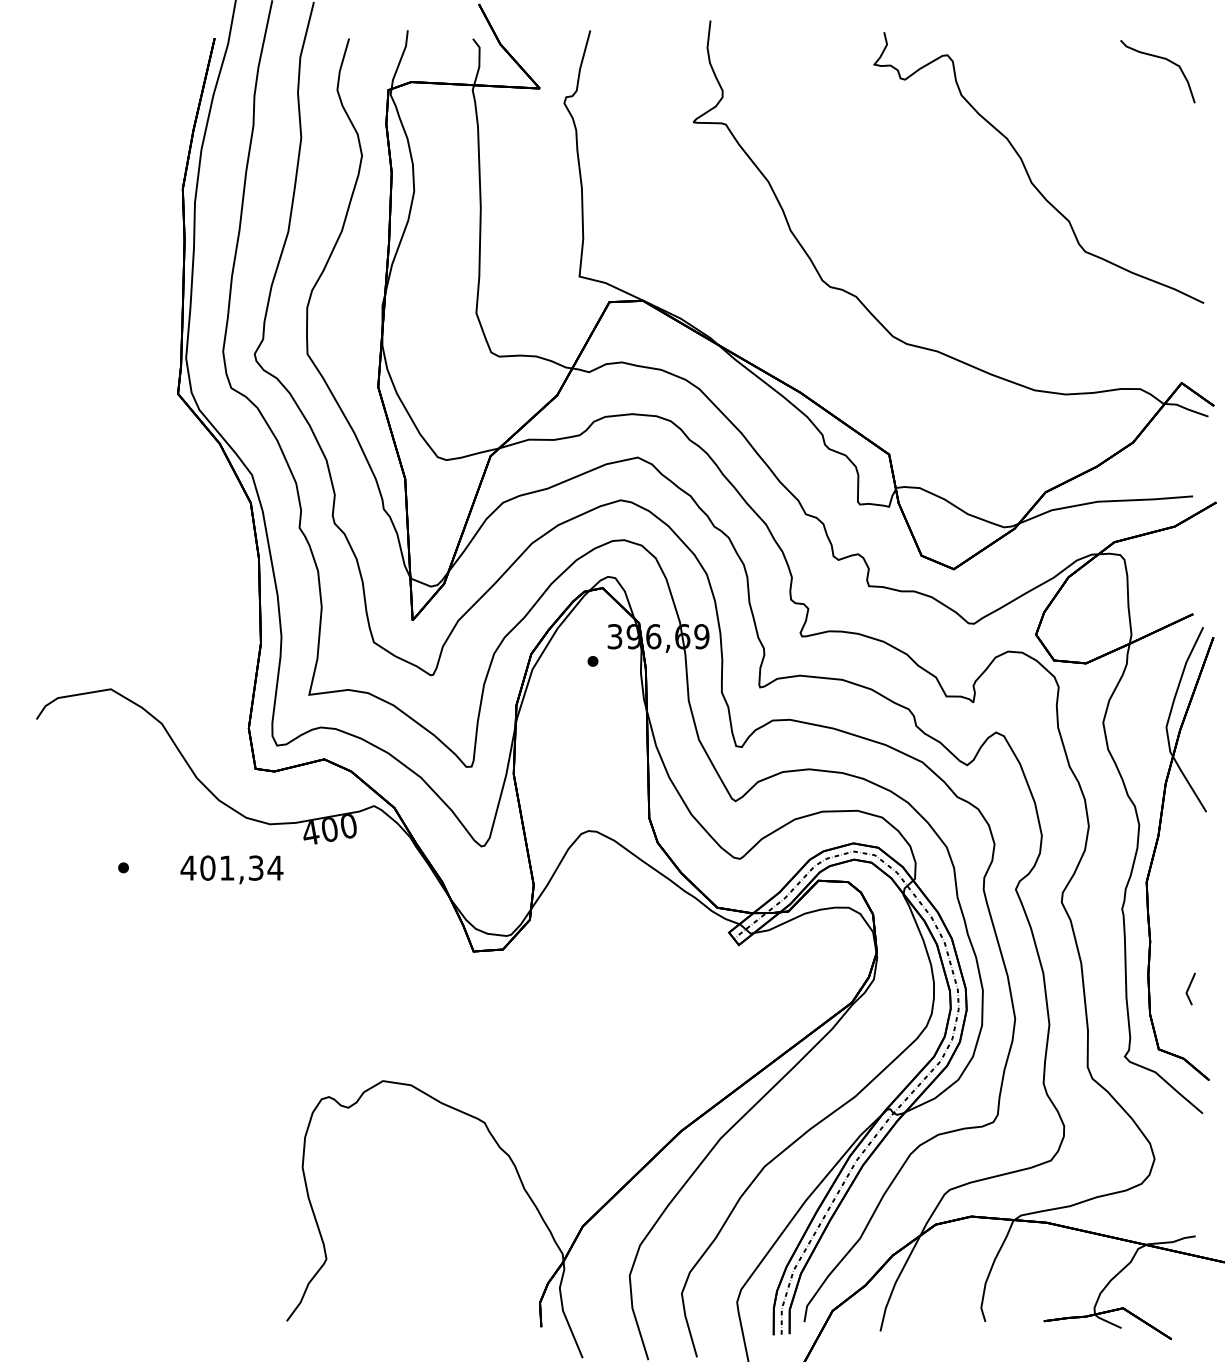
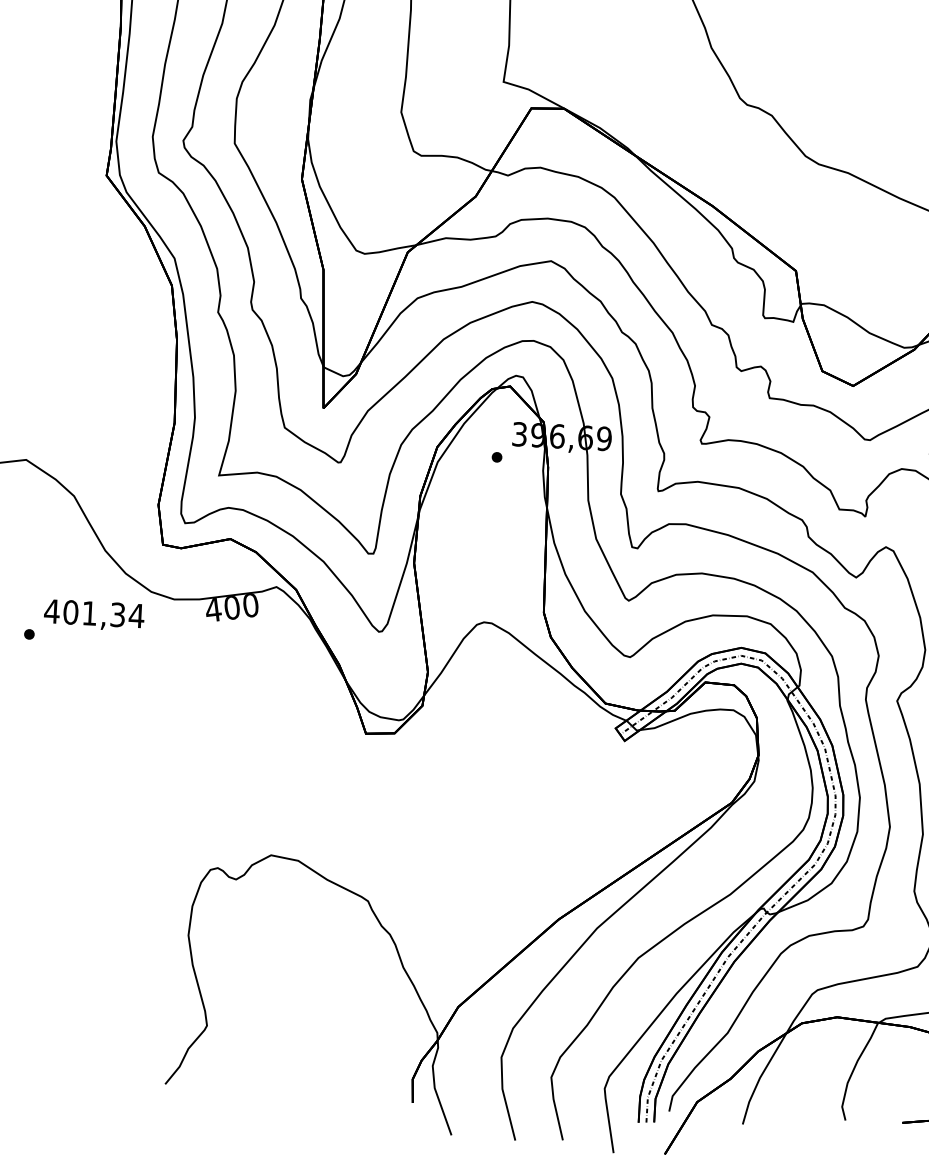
text: (231, 869) -> (93, 614), moved

